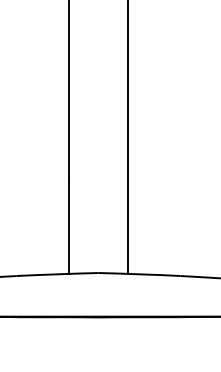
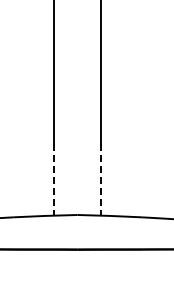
line: (69, 229) -> (54, 180), solid -> dashed
line: (127, 229) -> (100, 180), solid -> dashed

